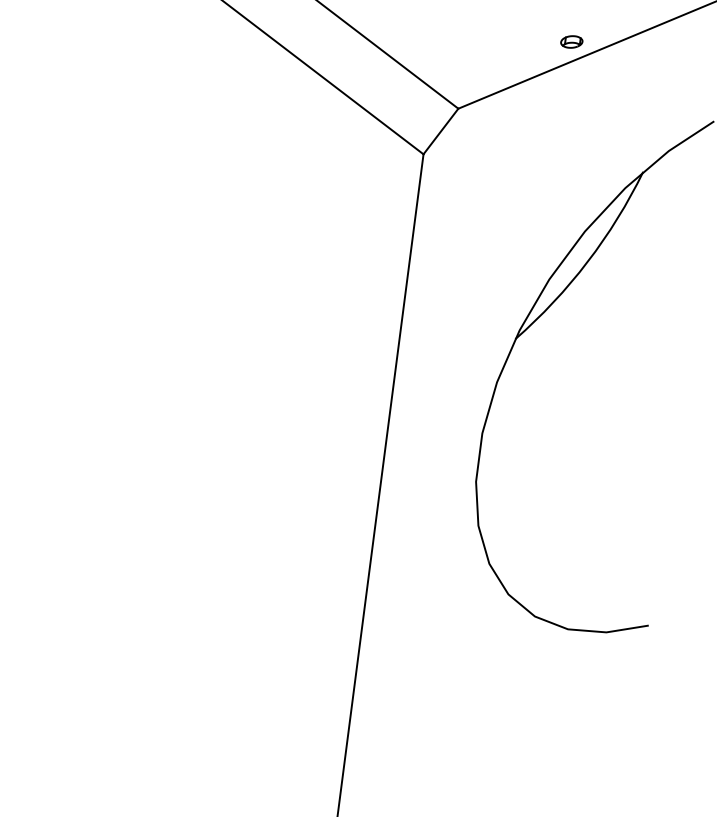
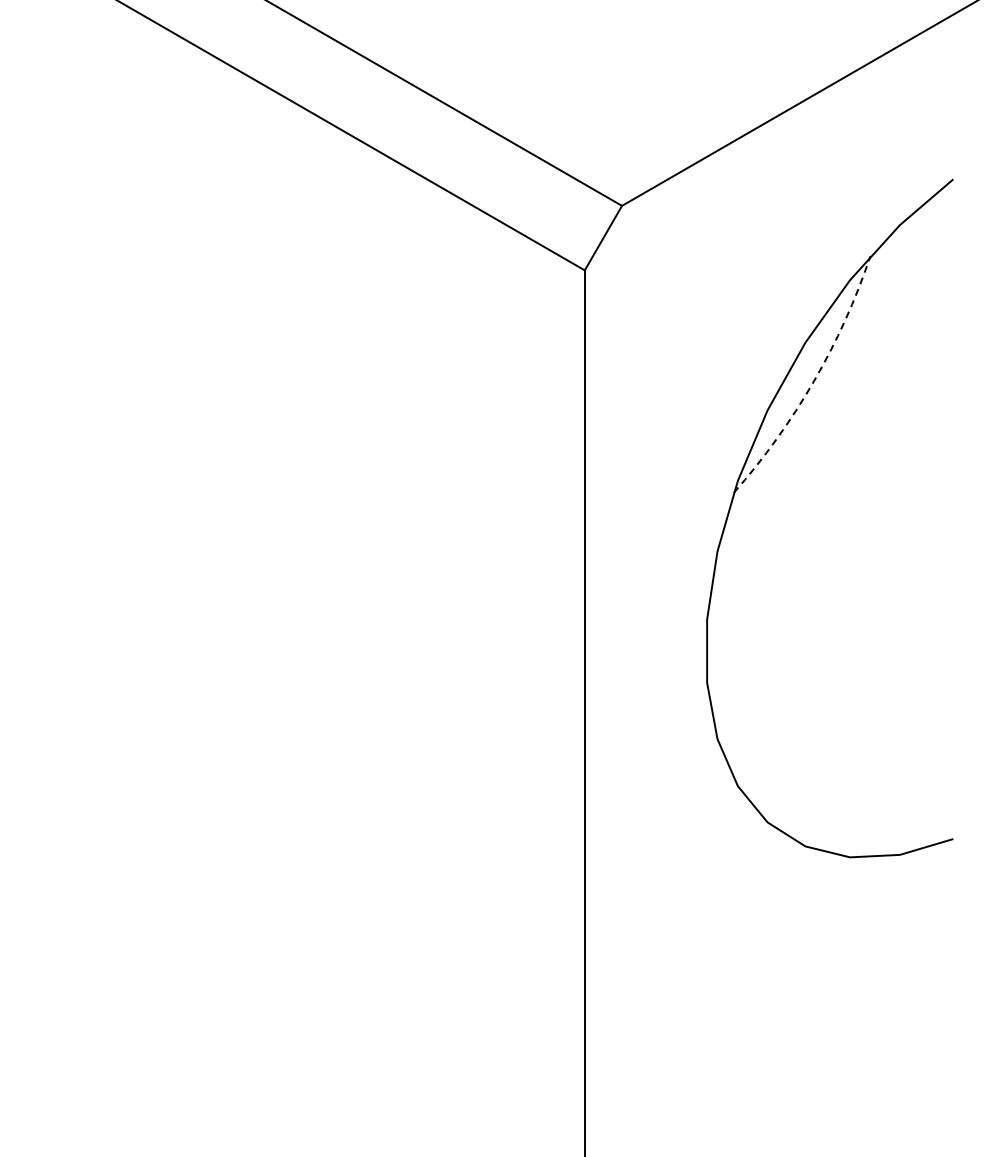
part: (571, 41) -> (756, 100), removed
arc: (587, 261) -> (813, 381), solid -> dashed

